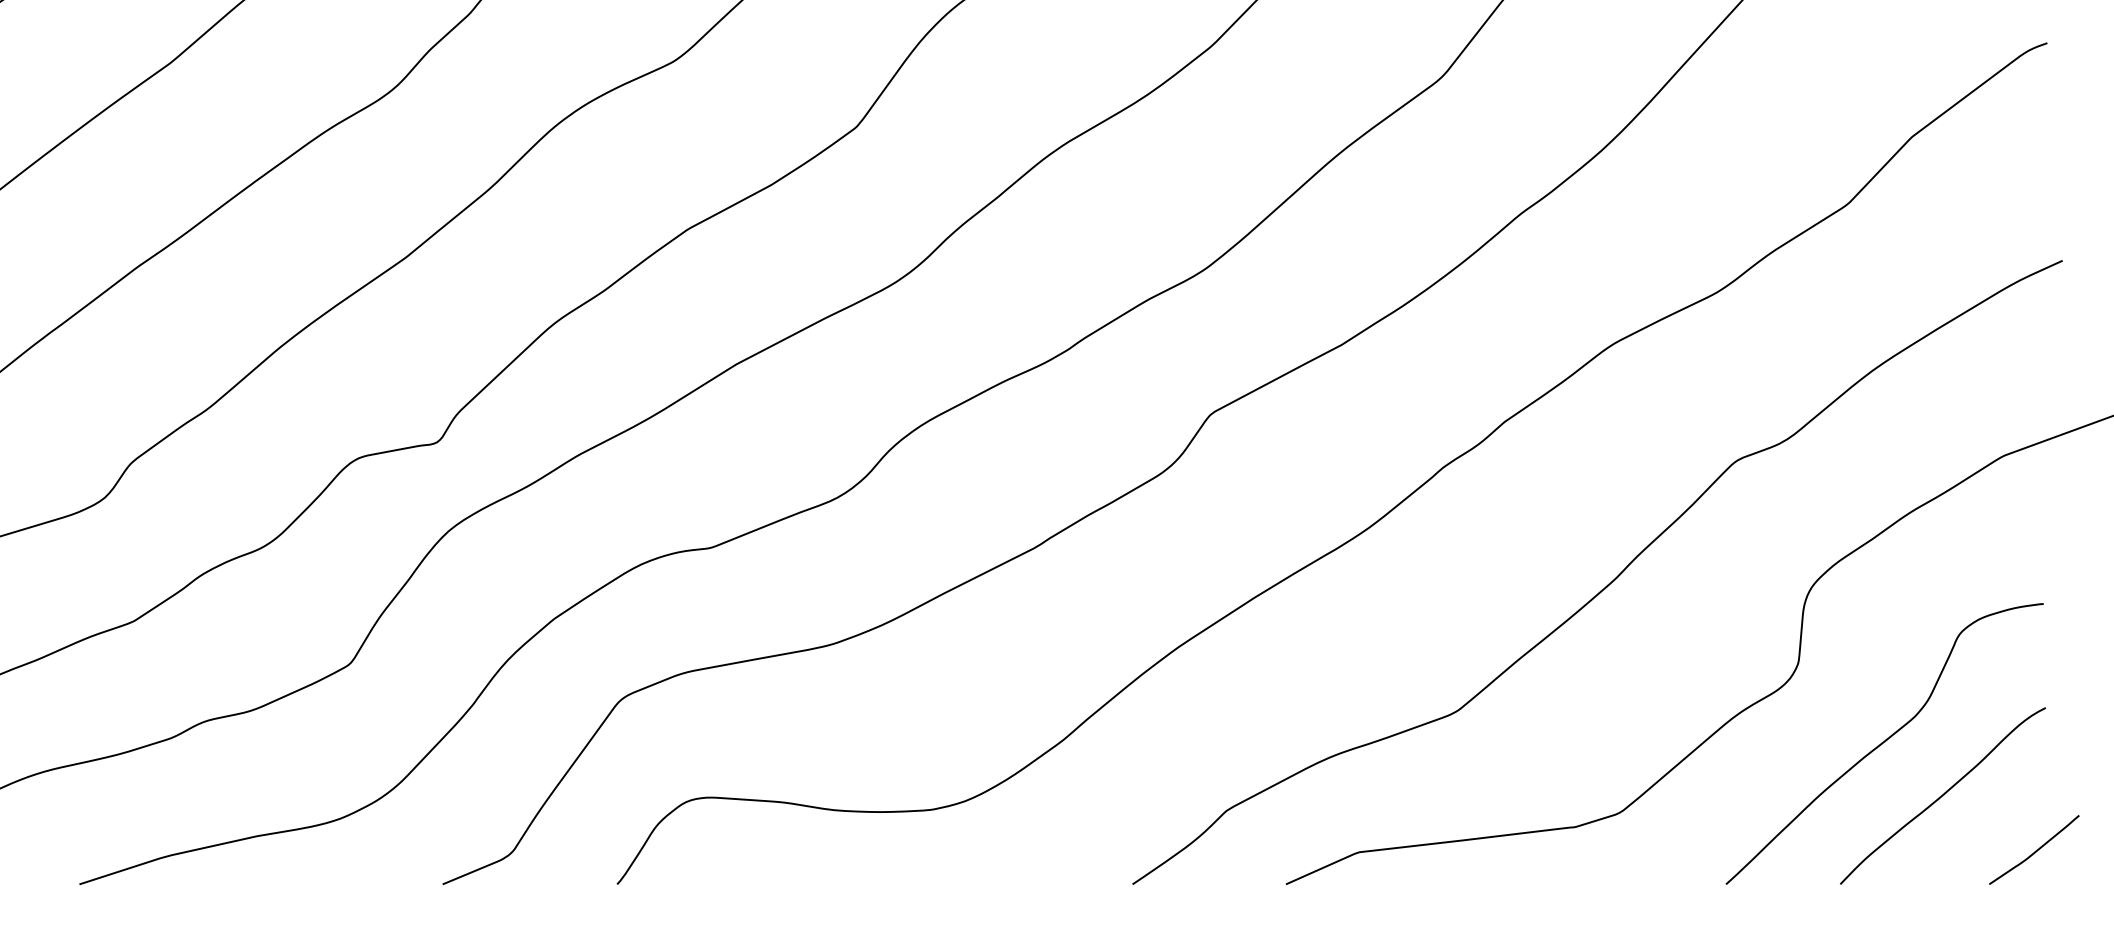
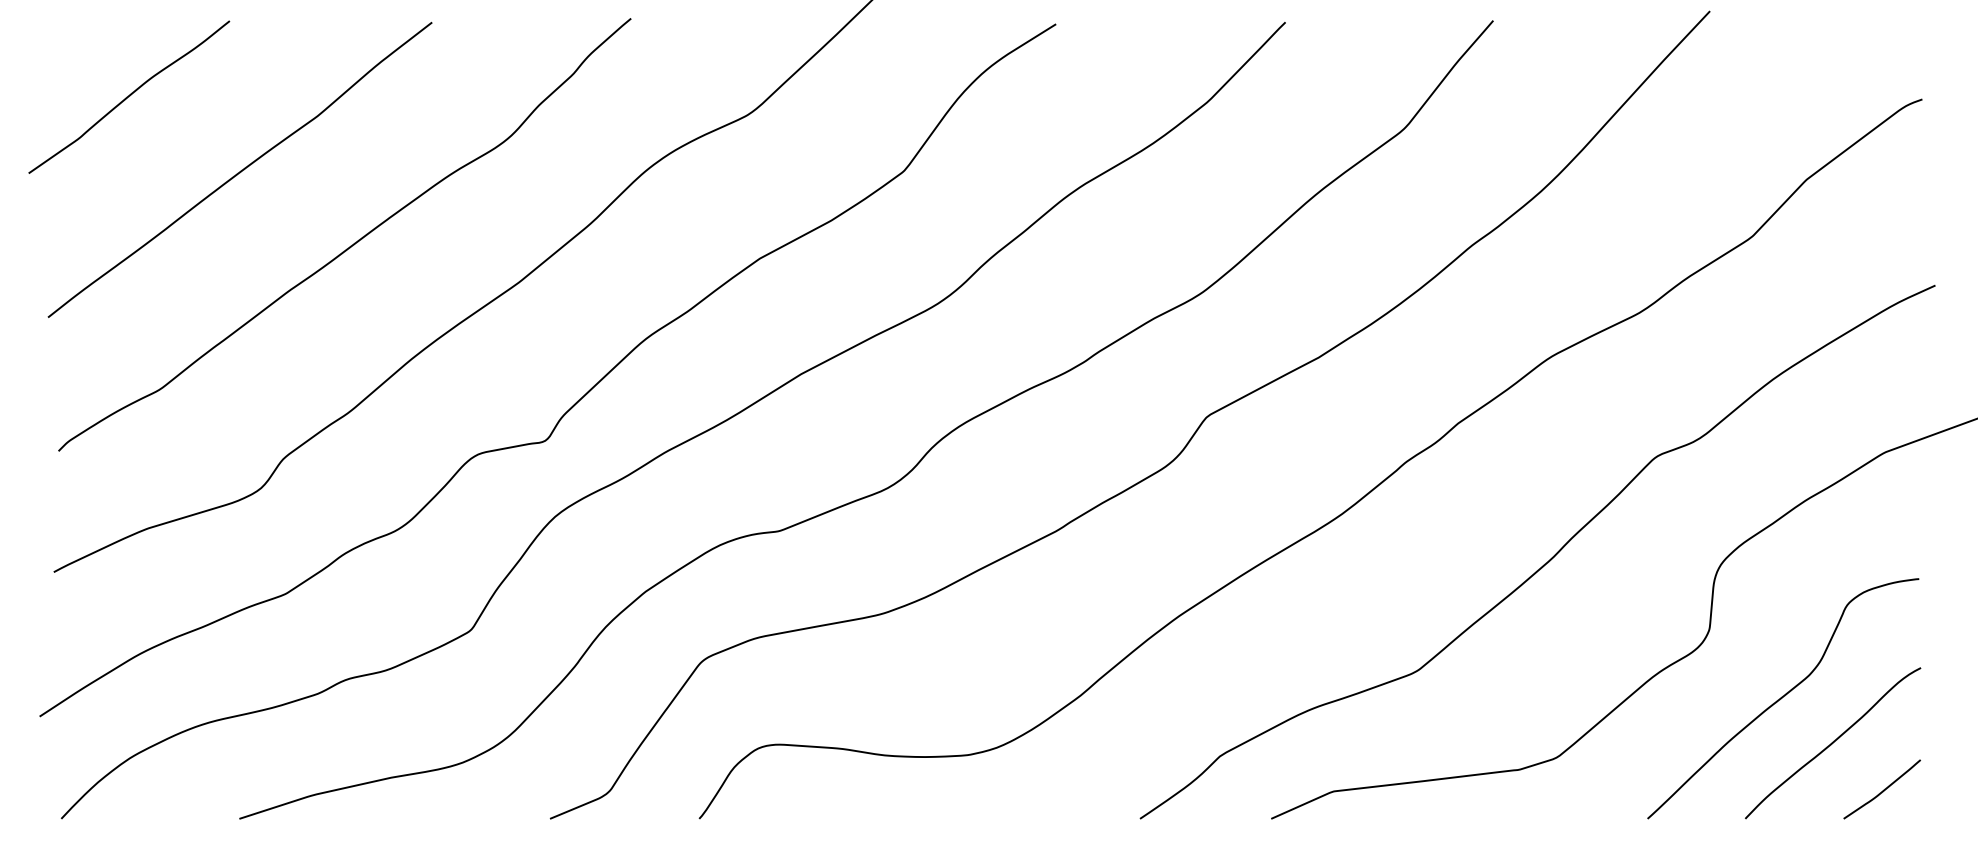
curve: (2034, 851) -> (1882, 790), moved

